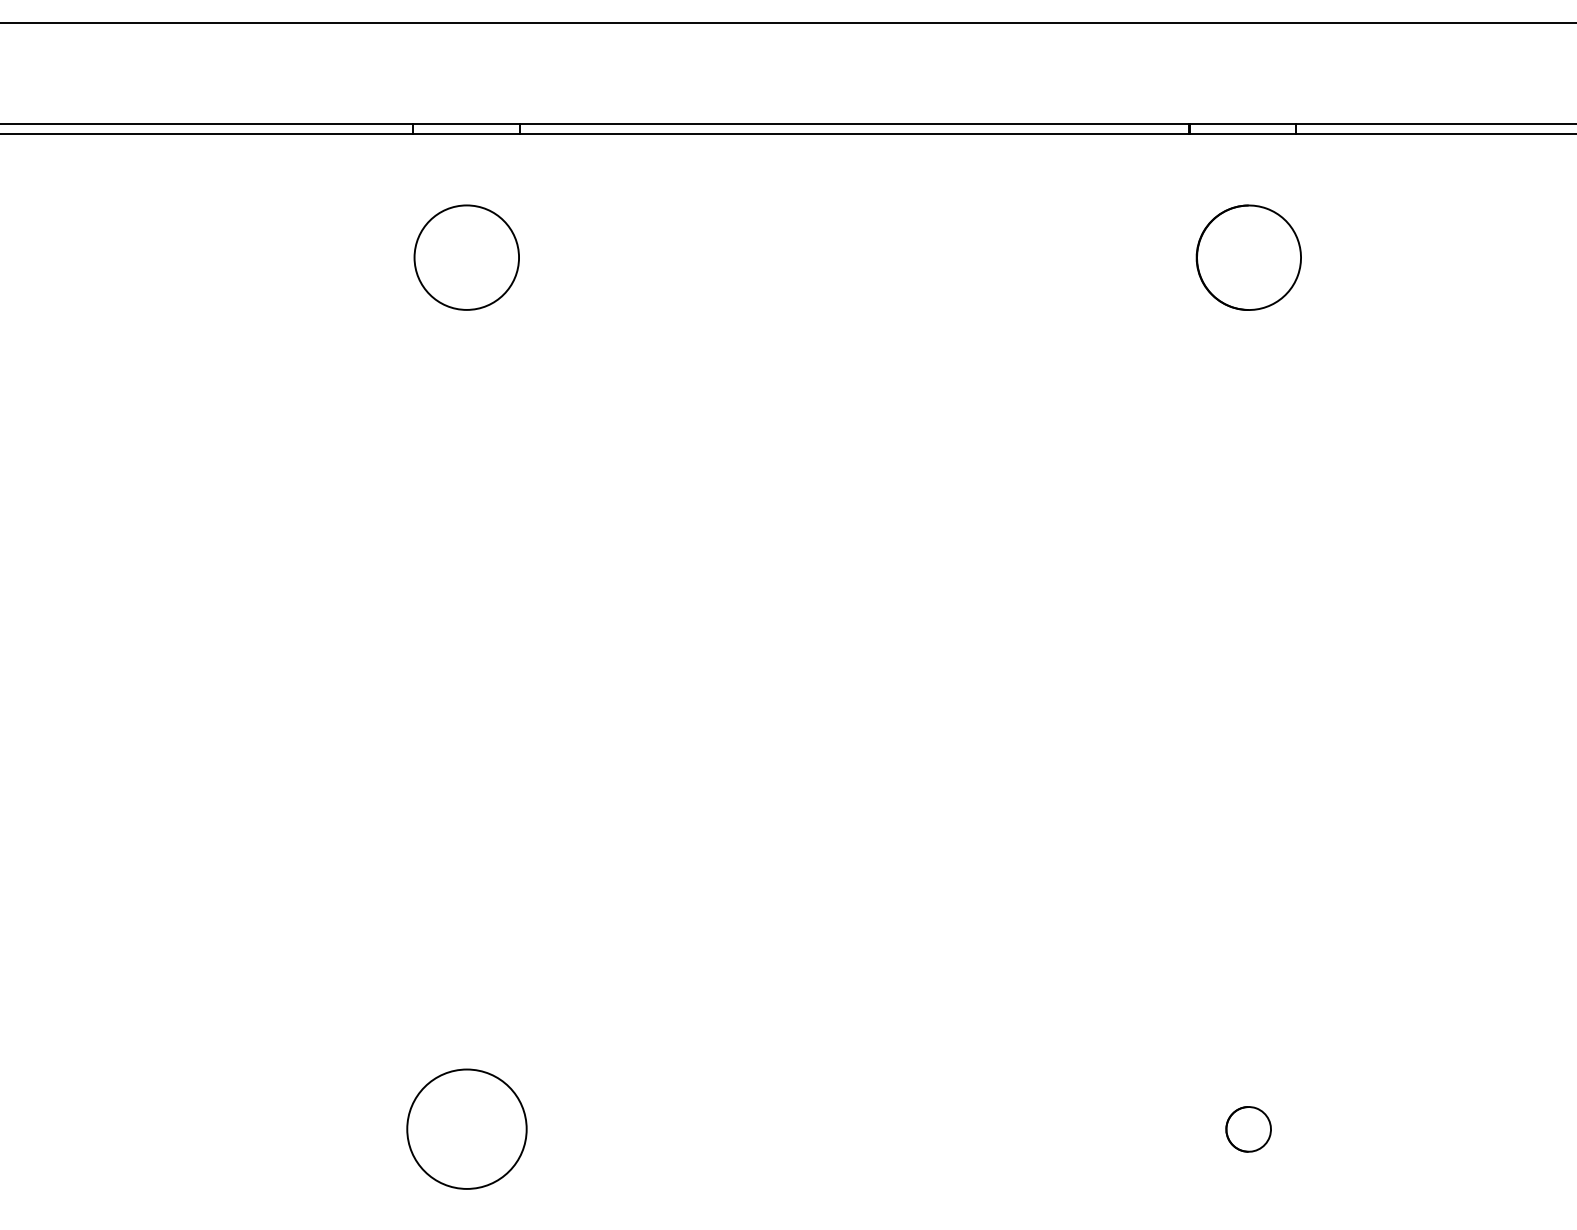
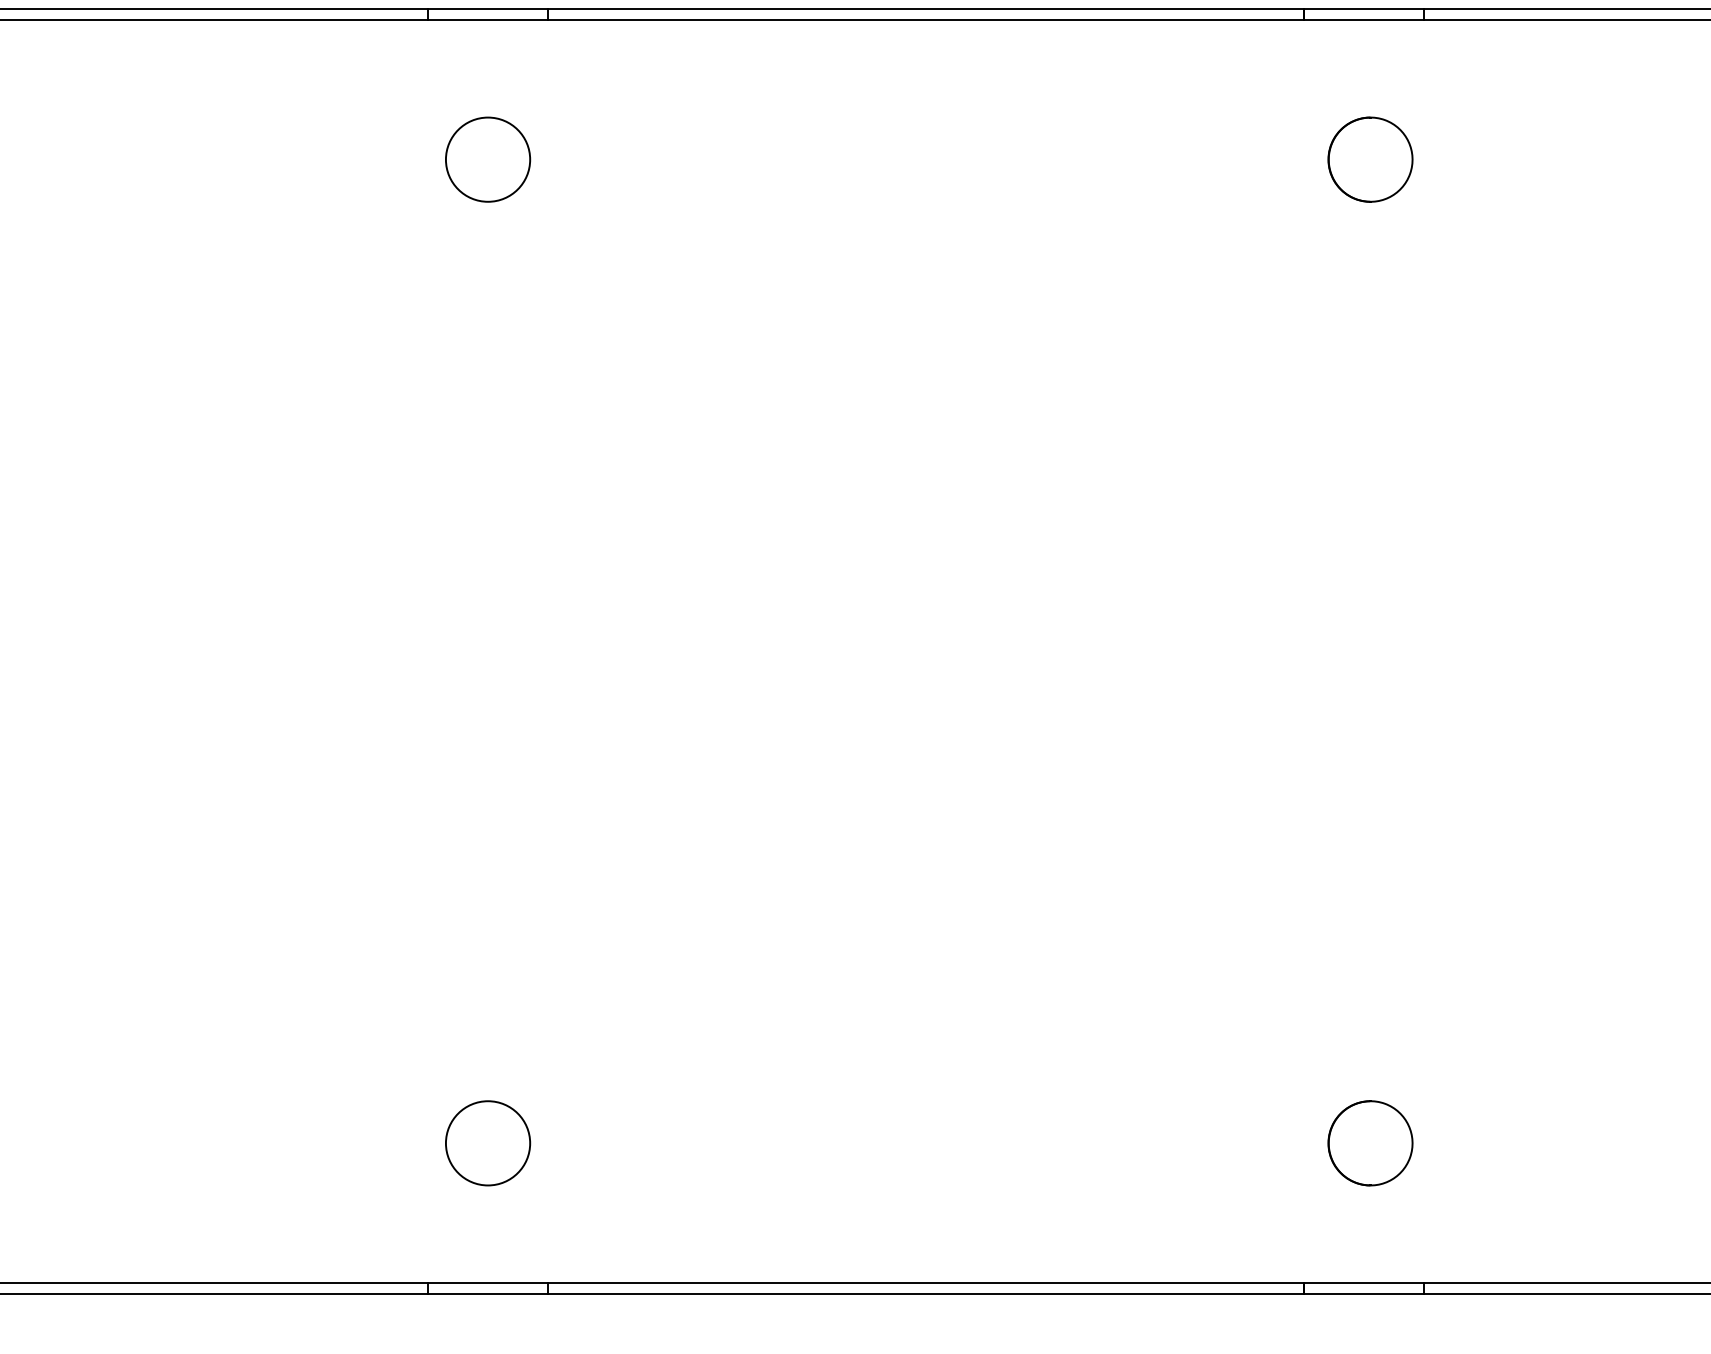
circle: (466, 257) -> (487, 159), size x0.71
part: (1248, 257) -> (1370, 159), size x0.71
circle: (466, 1129) -> (487, 1143), size x0.62
part: (1248, 1129) -> (1370, 1143), size x1.67

